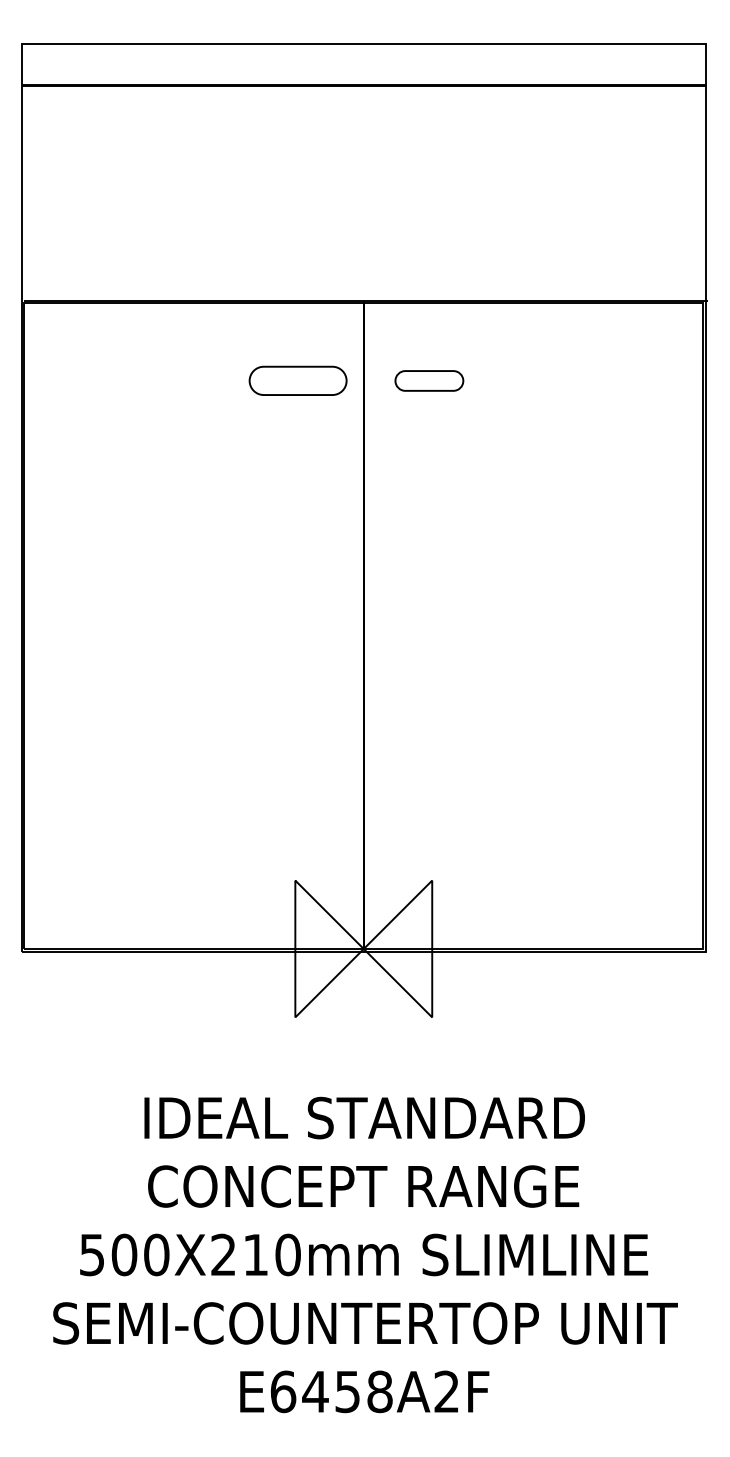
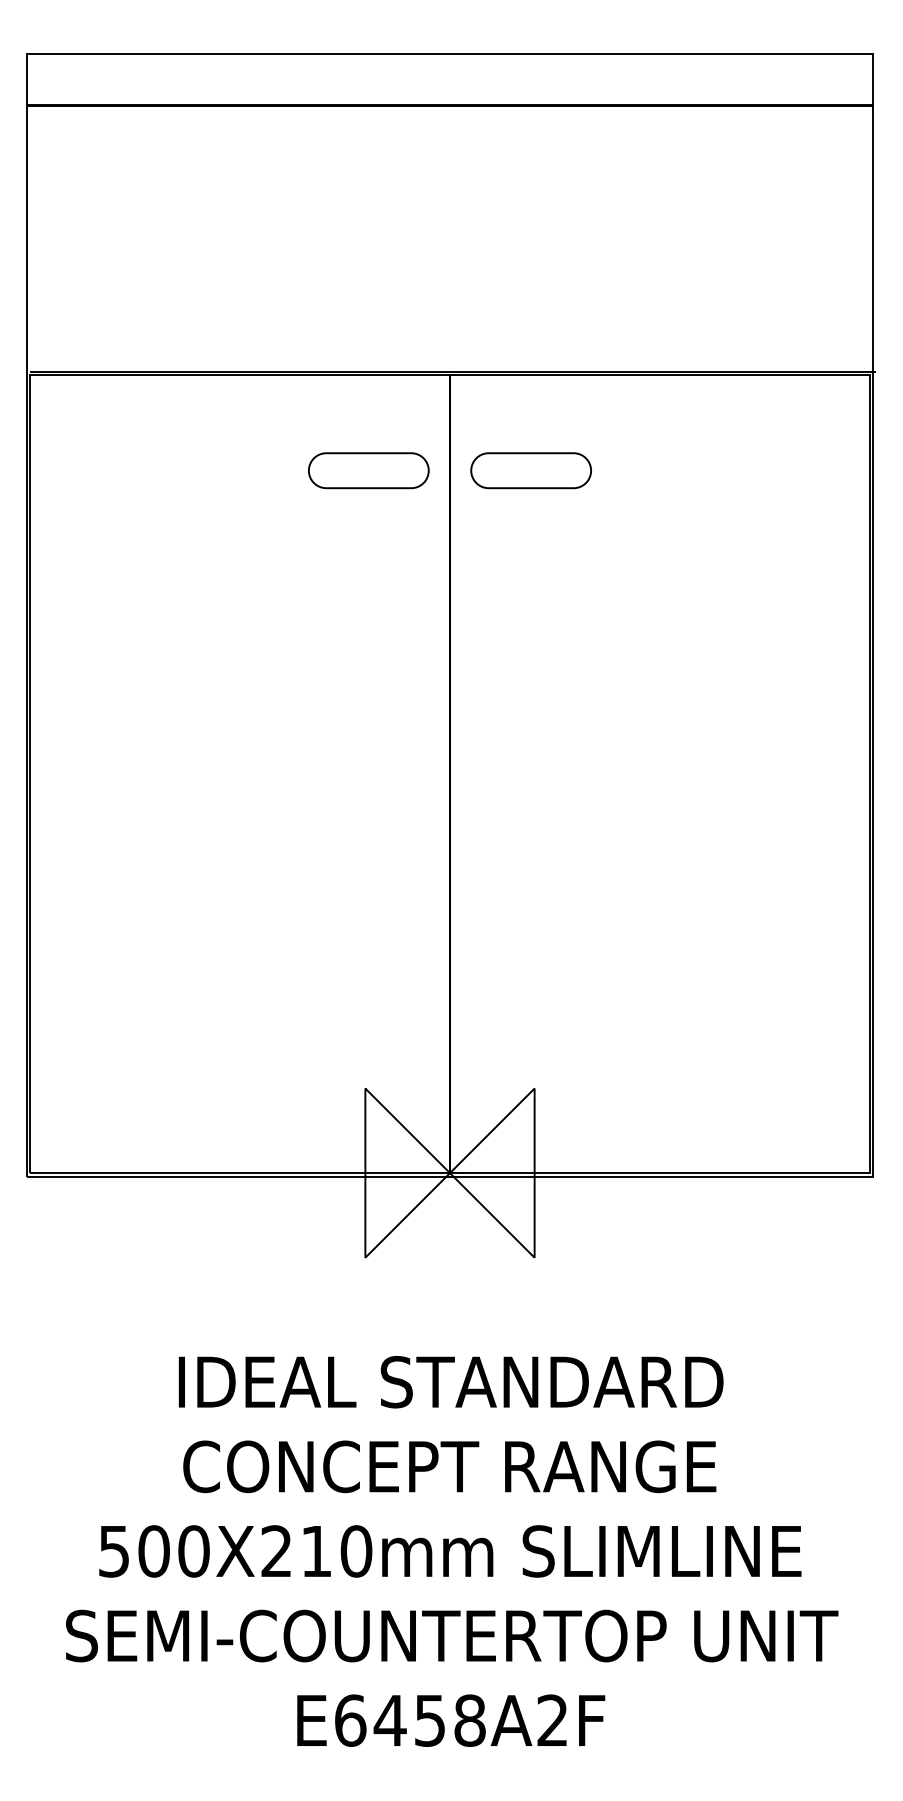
part: (428, 380) -> (530, 470), size x1.43

